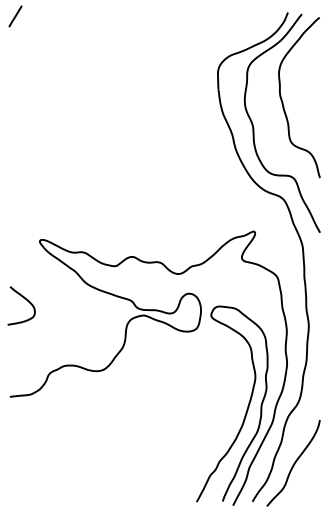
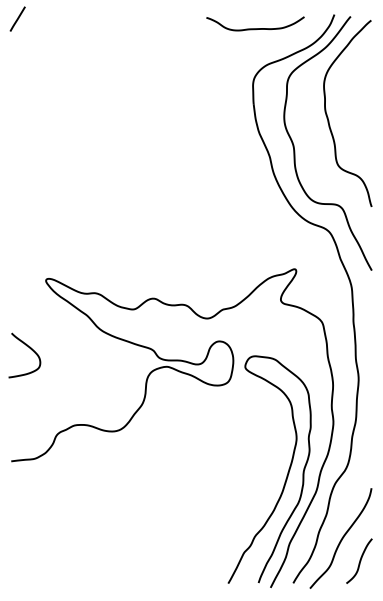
curve: (220, 24) -> (255, 28), added
curve: (309, 482) -> (359, 560), added

